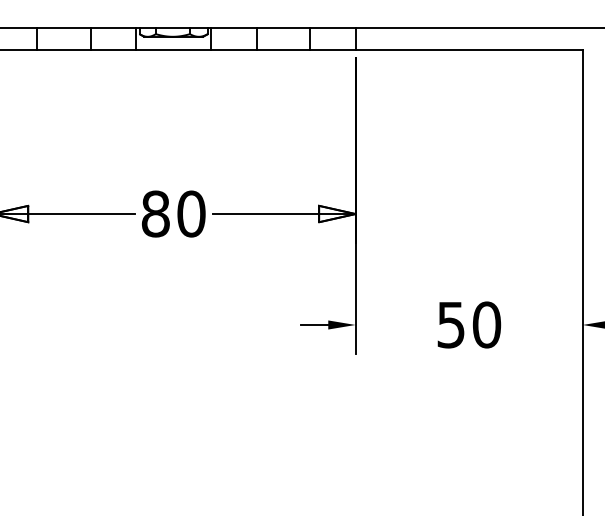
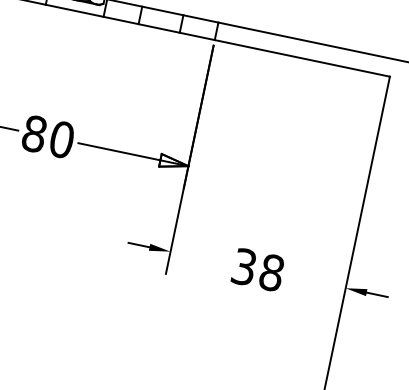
text: (469, 324) -> (258, 269), 50 -> 38

